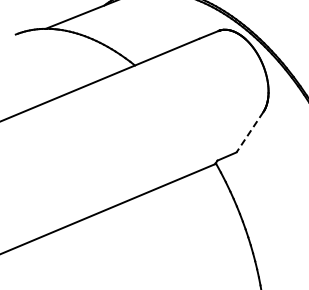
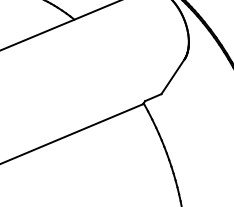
line: (249, 132) -> (172, 77), dashed -> solid

